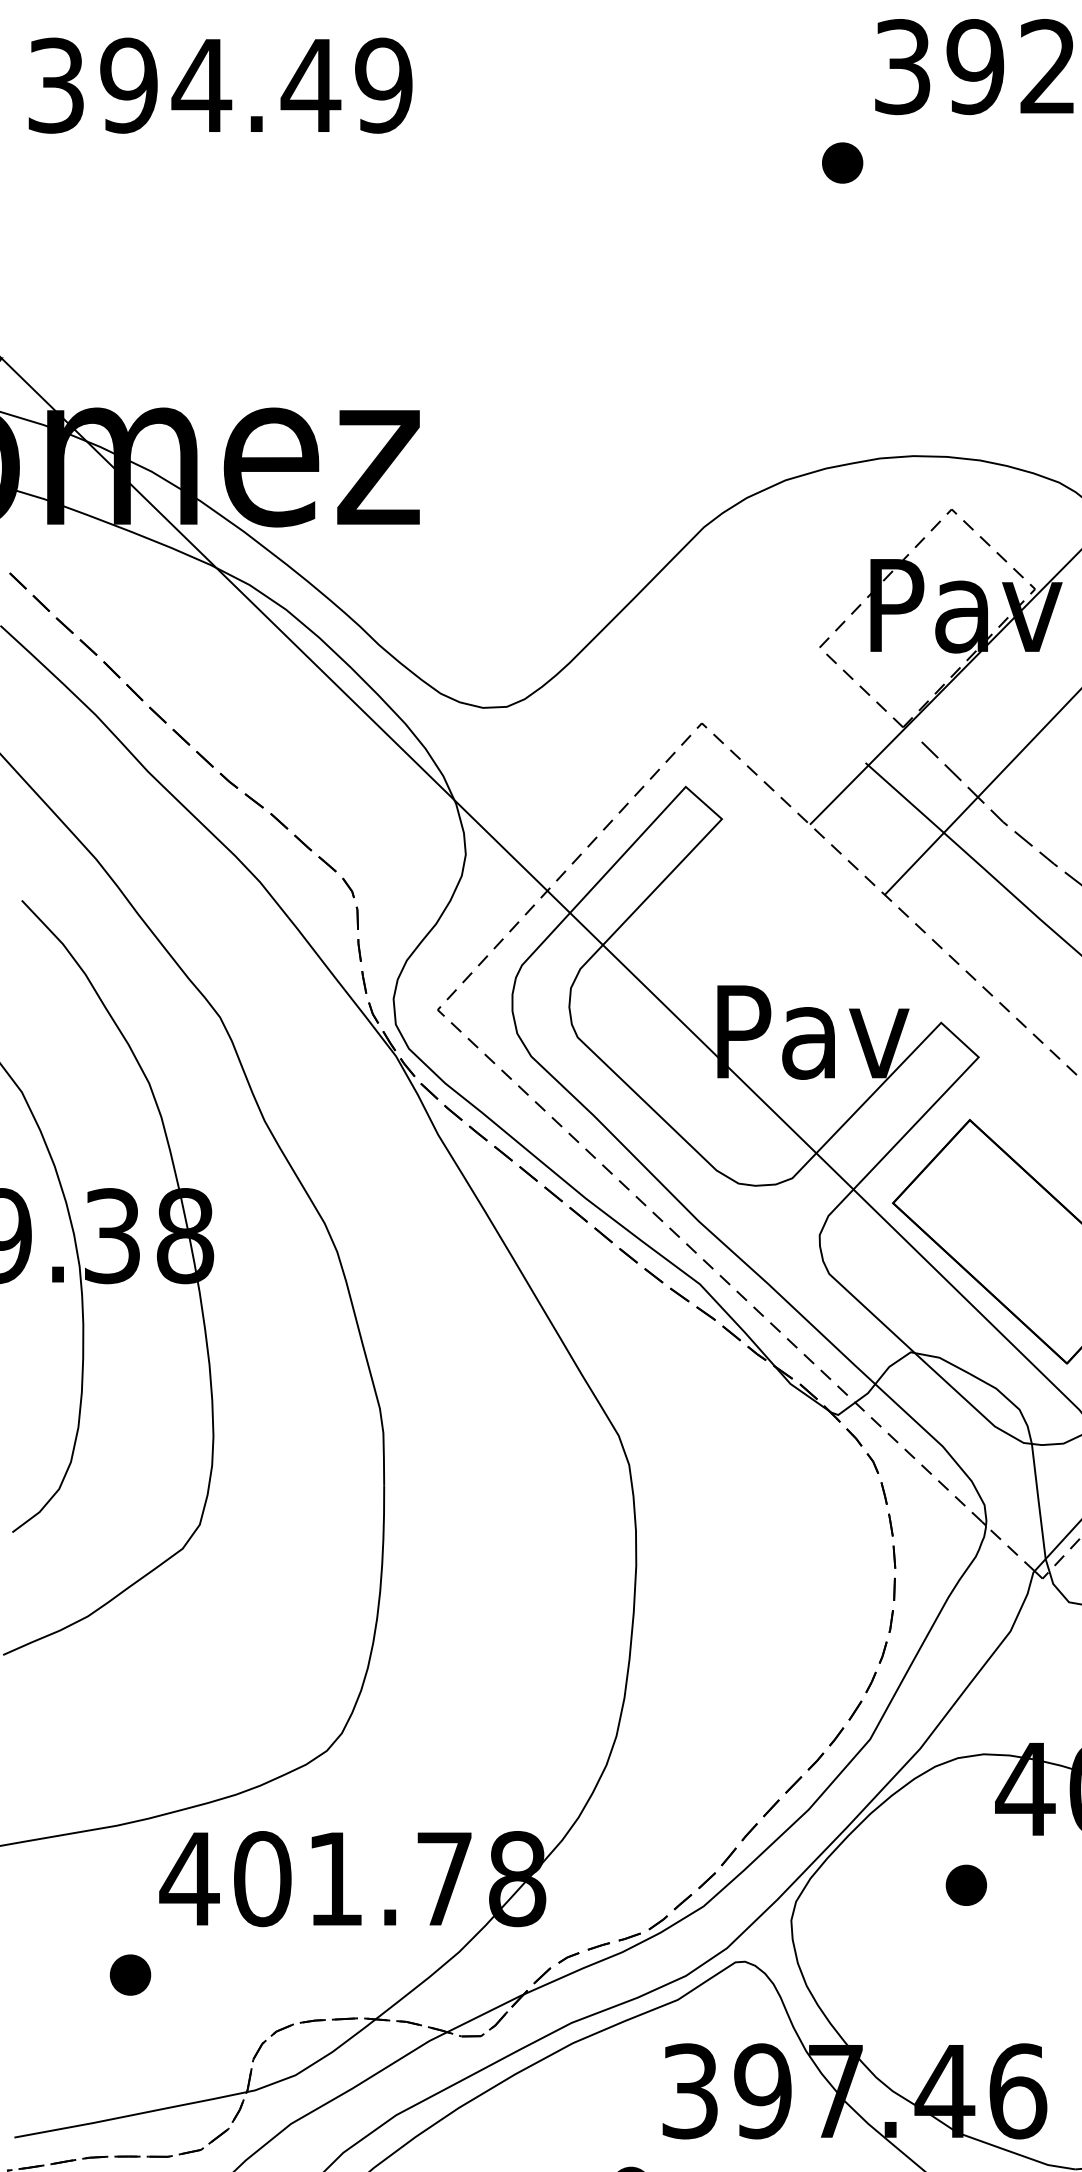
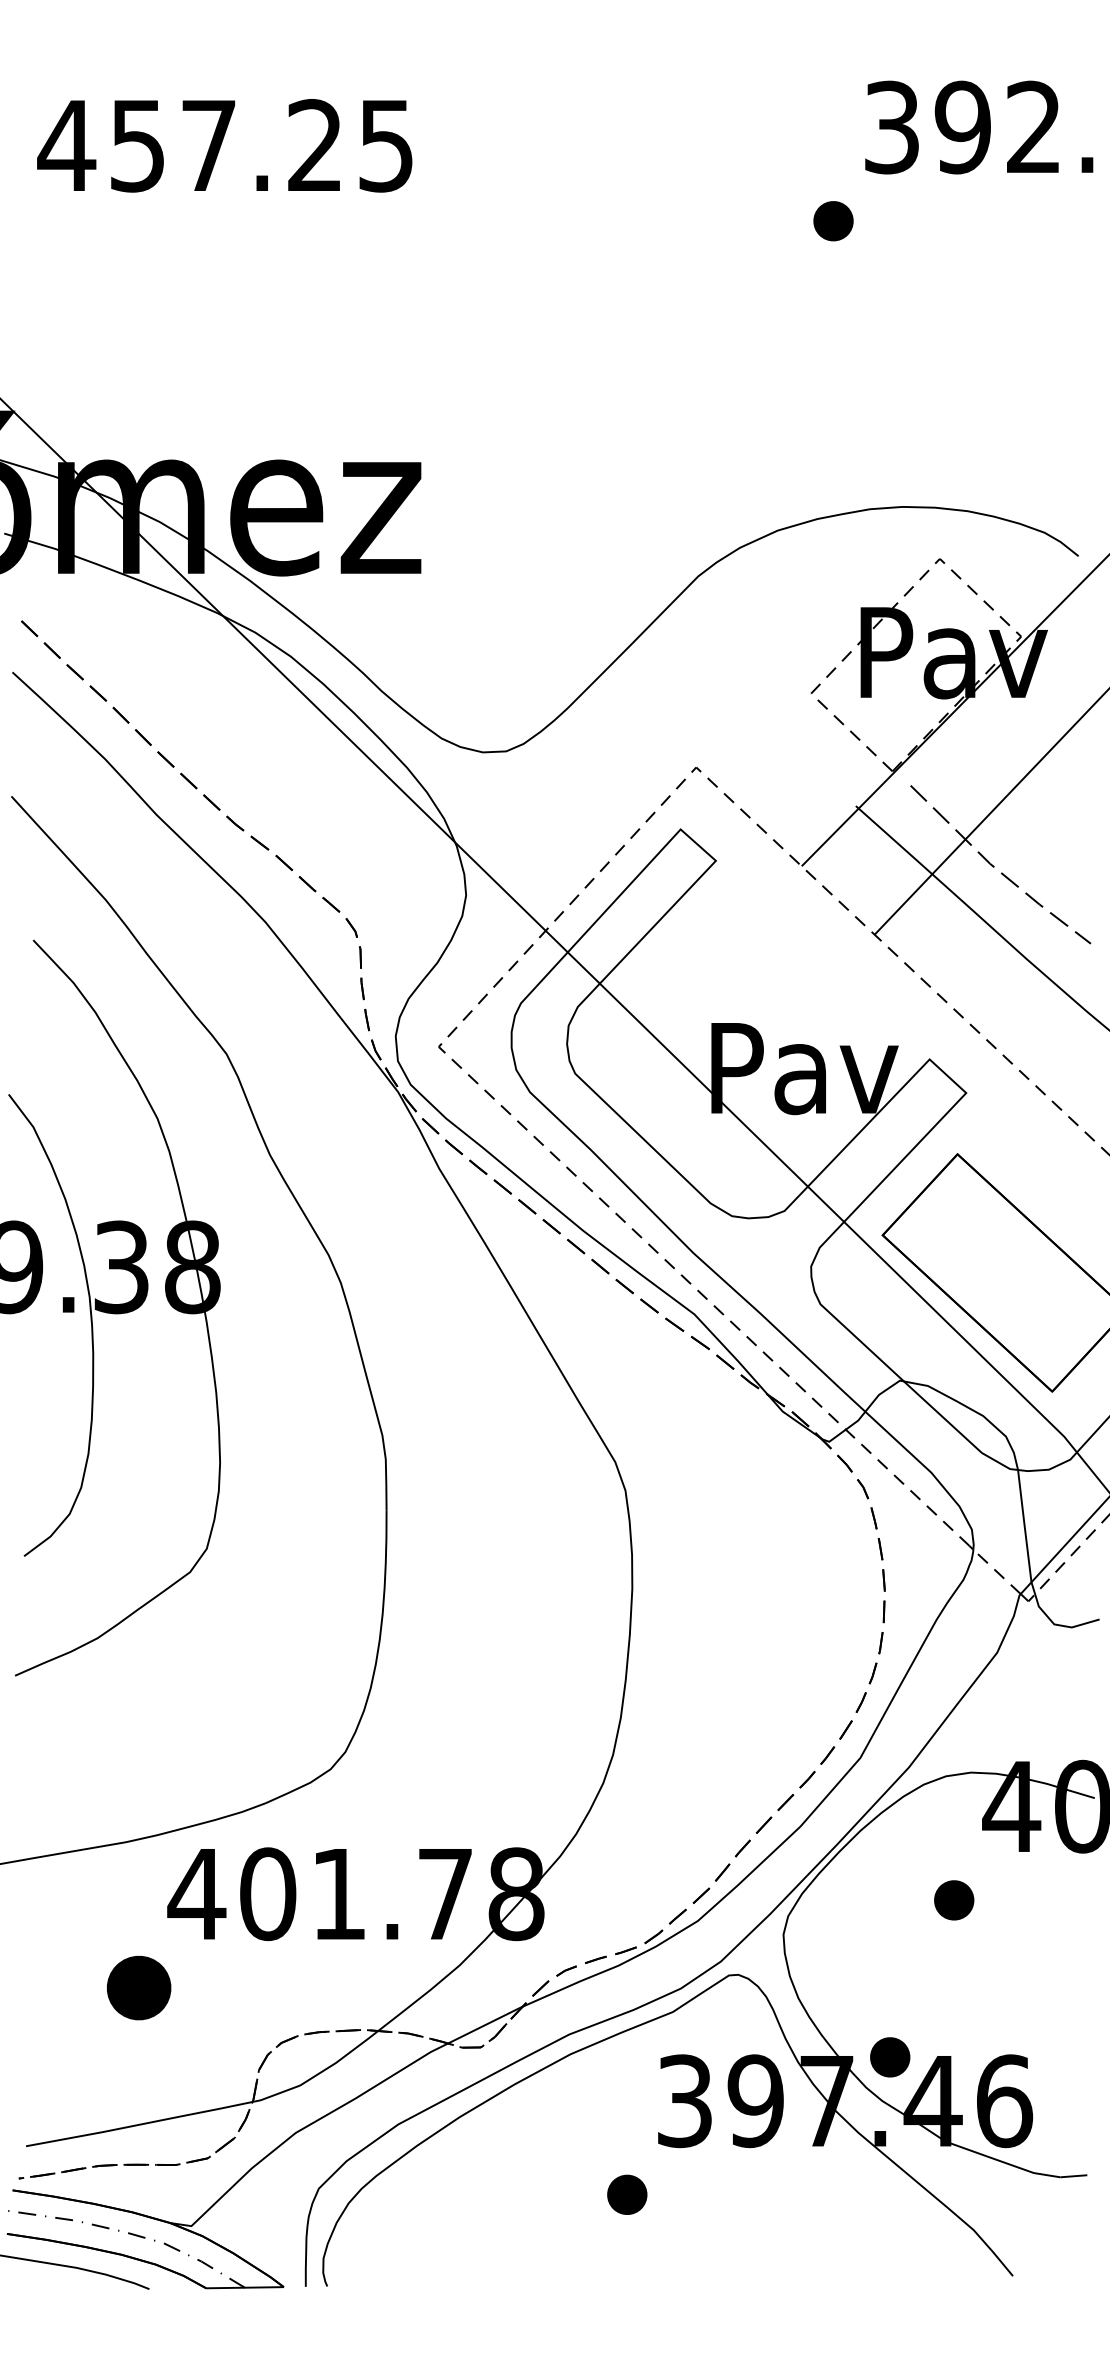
text: (218, 85) -> (225, 145), 394.49 -> 457.25
part: (130, 1974) -> (139, 1987), size x1.6
part: (901, 2046) -> (890, 2057), added

